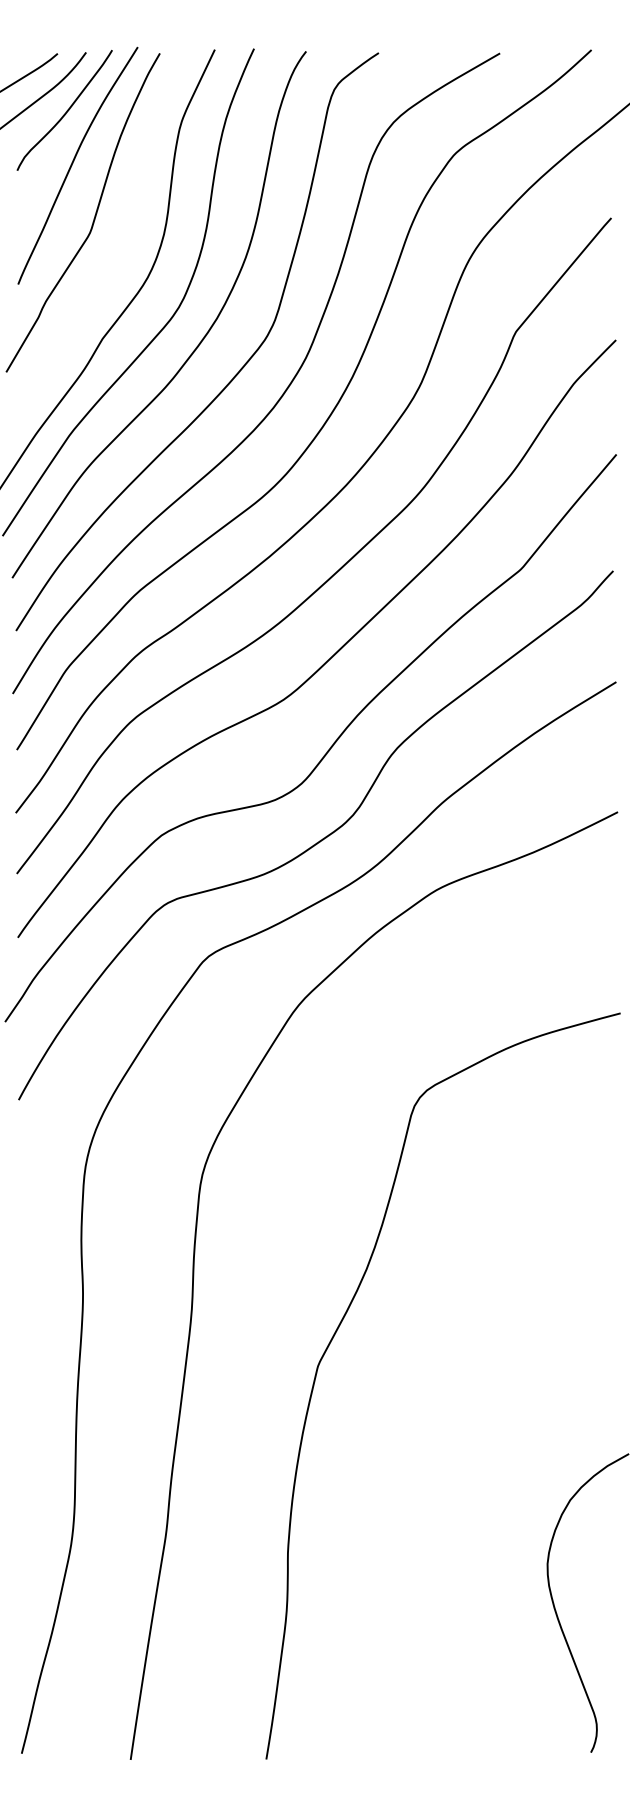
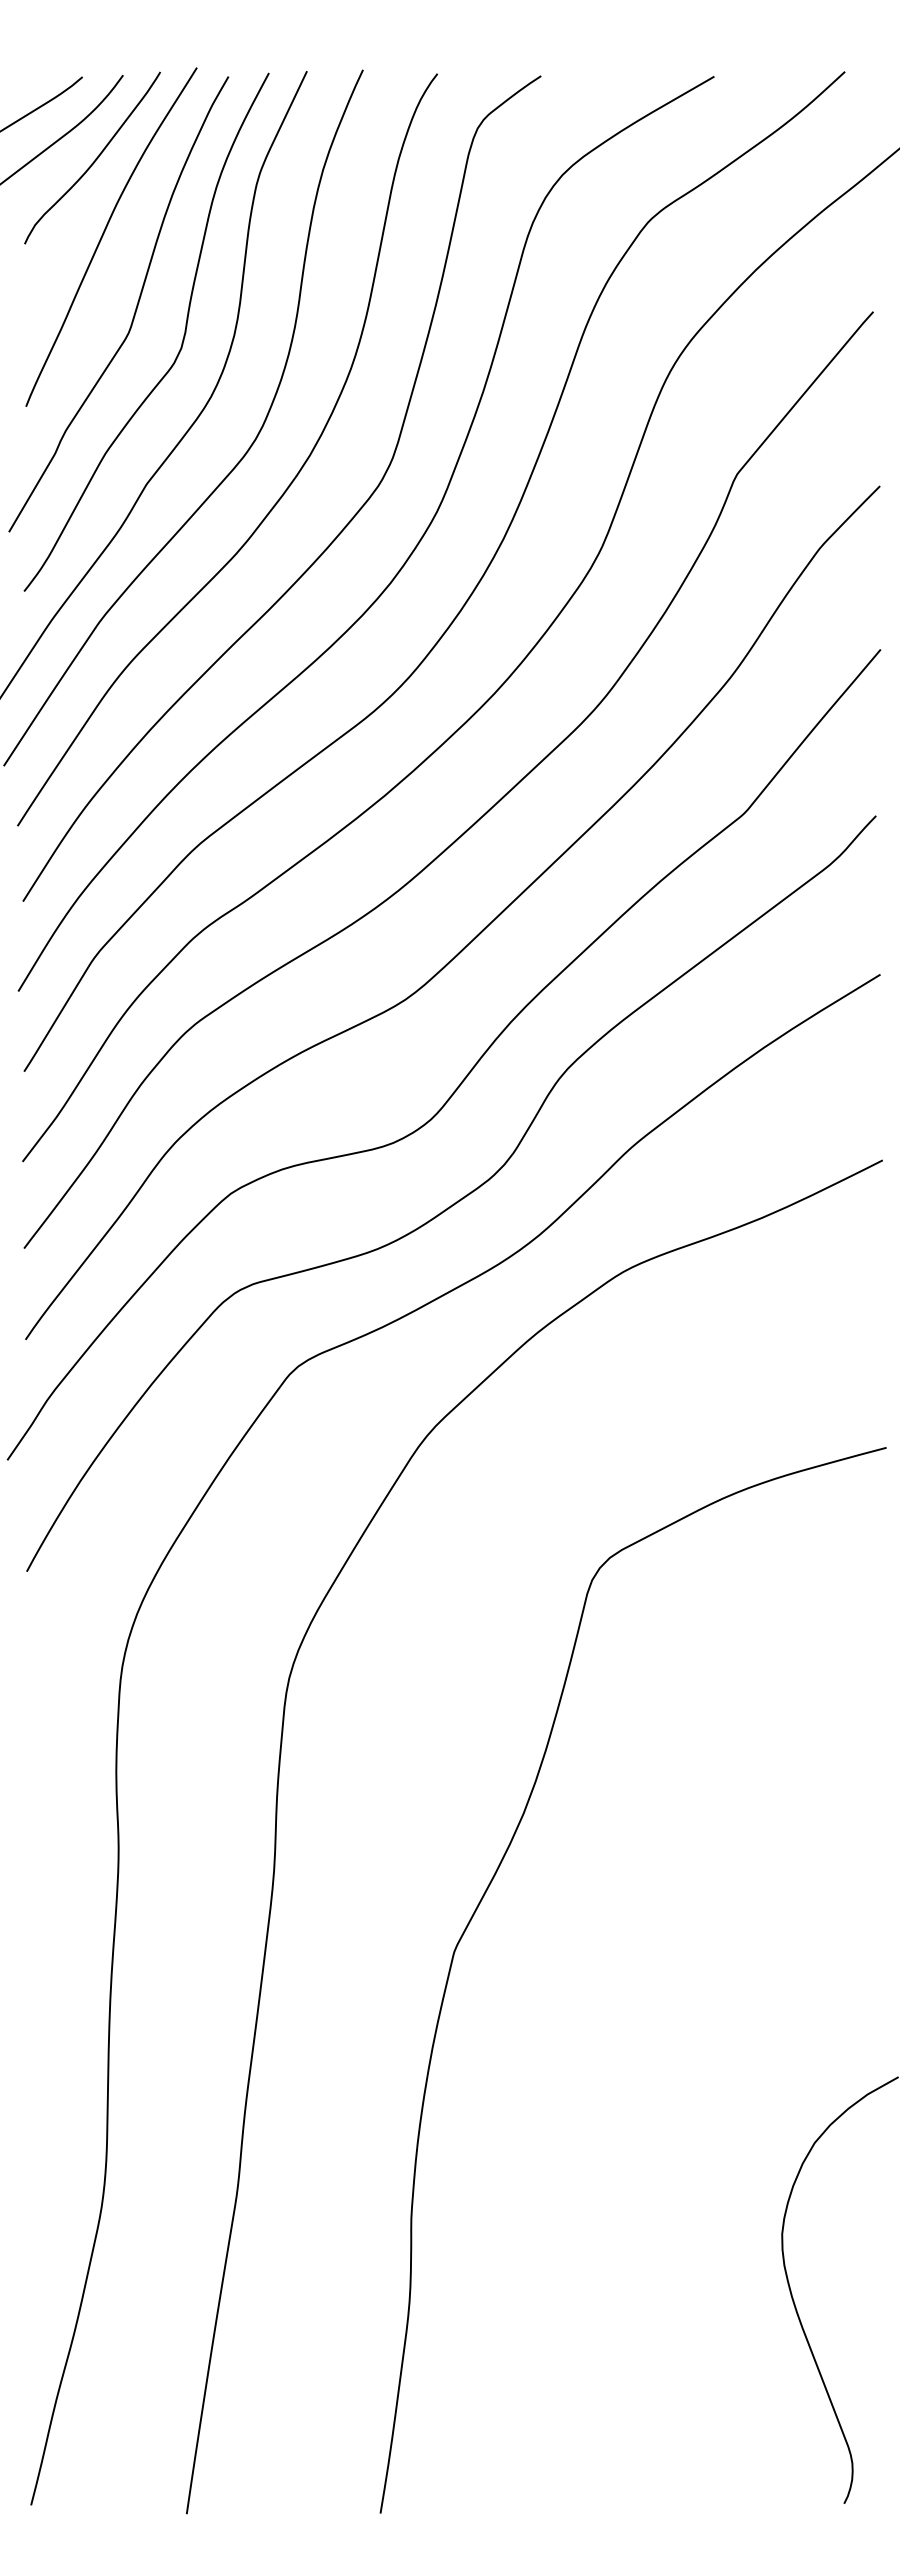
curve: (127, 239) -> (181, 342), added

